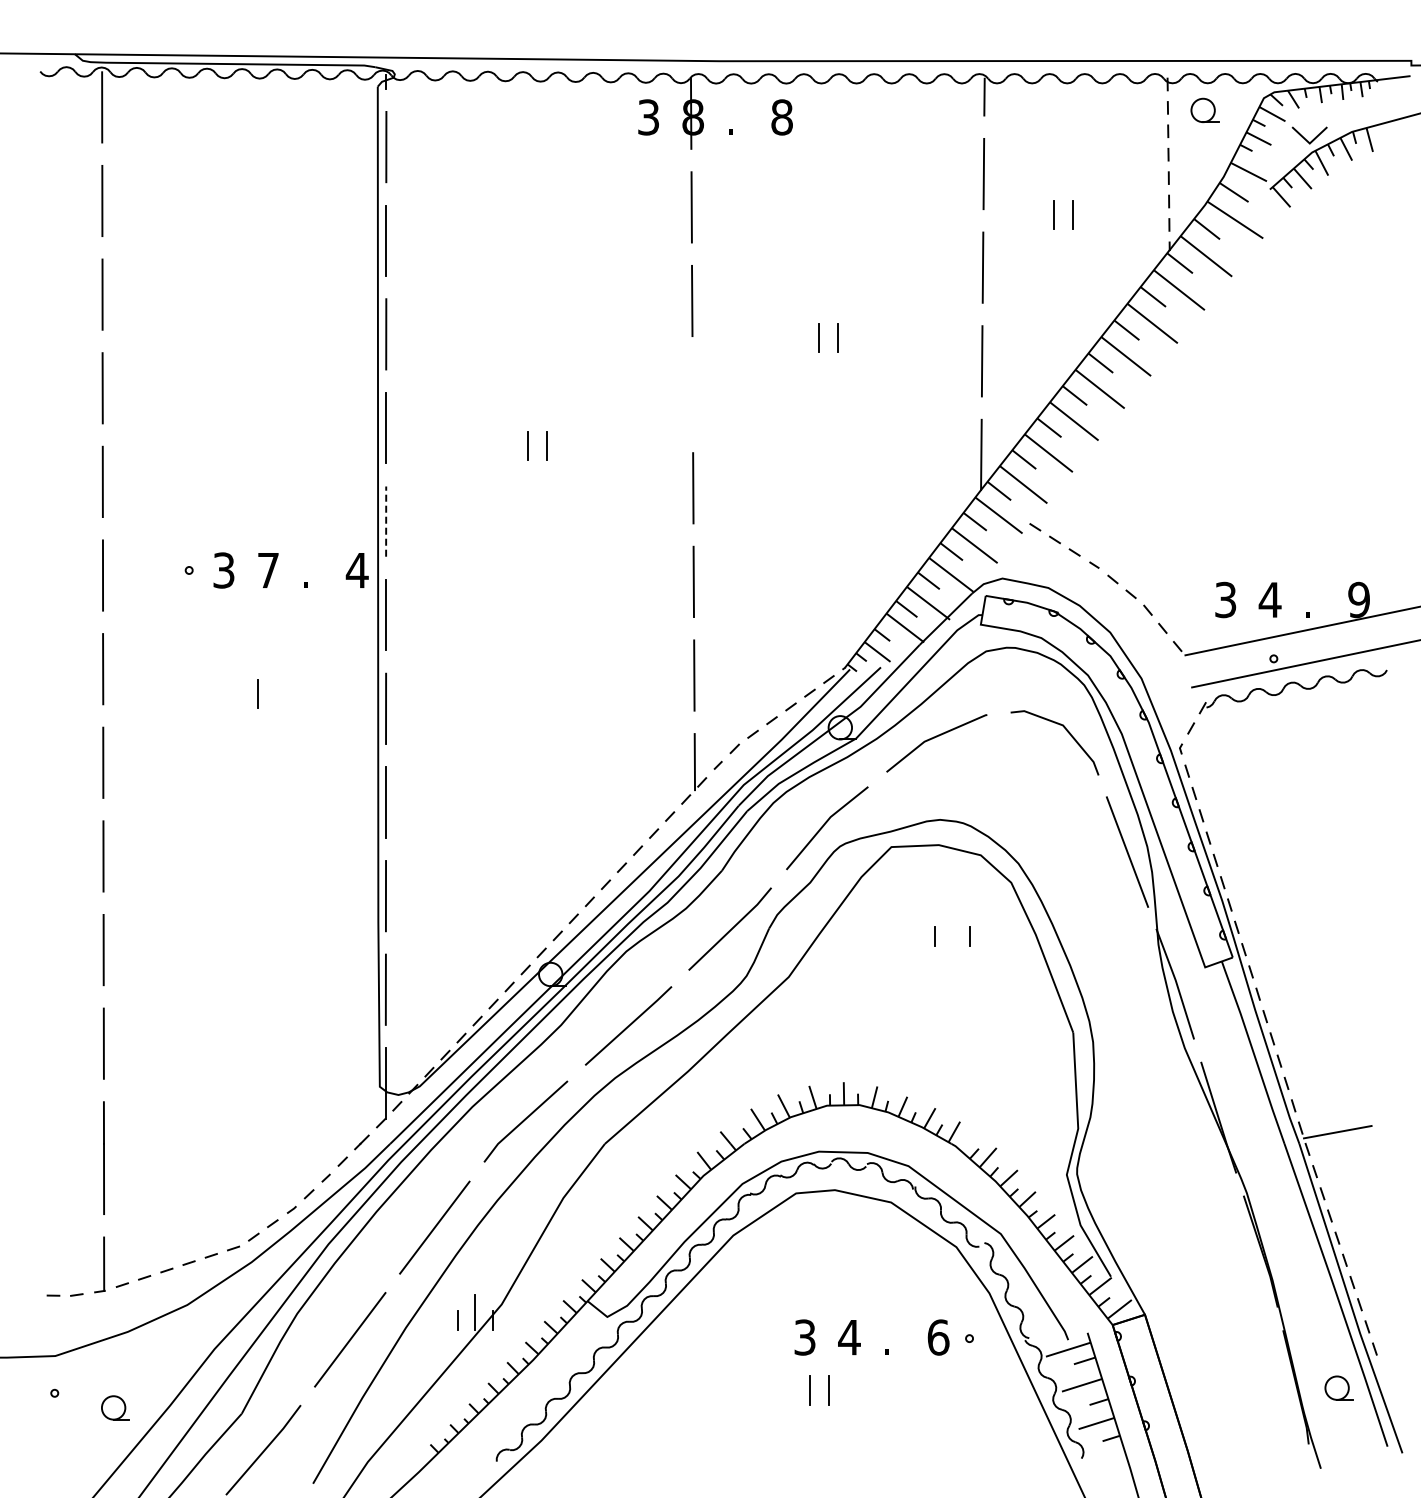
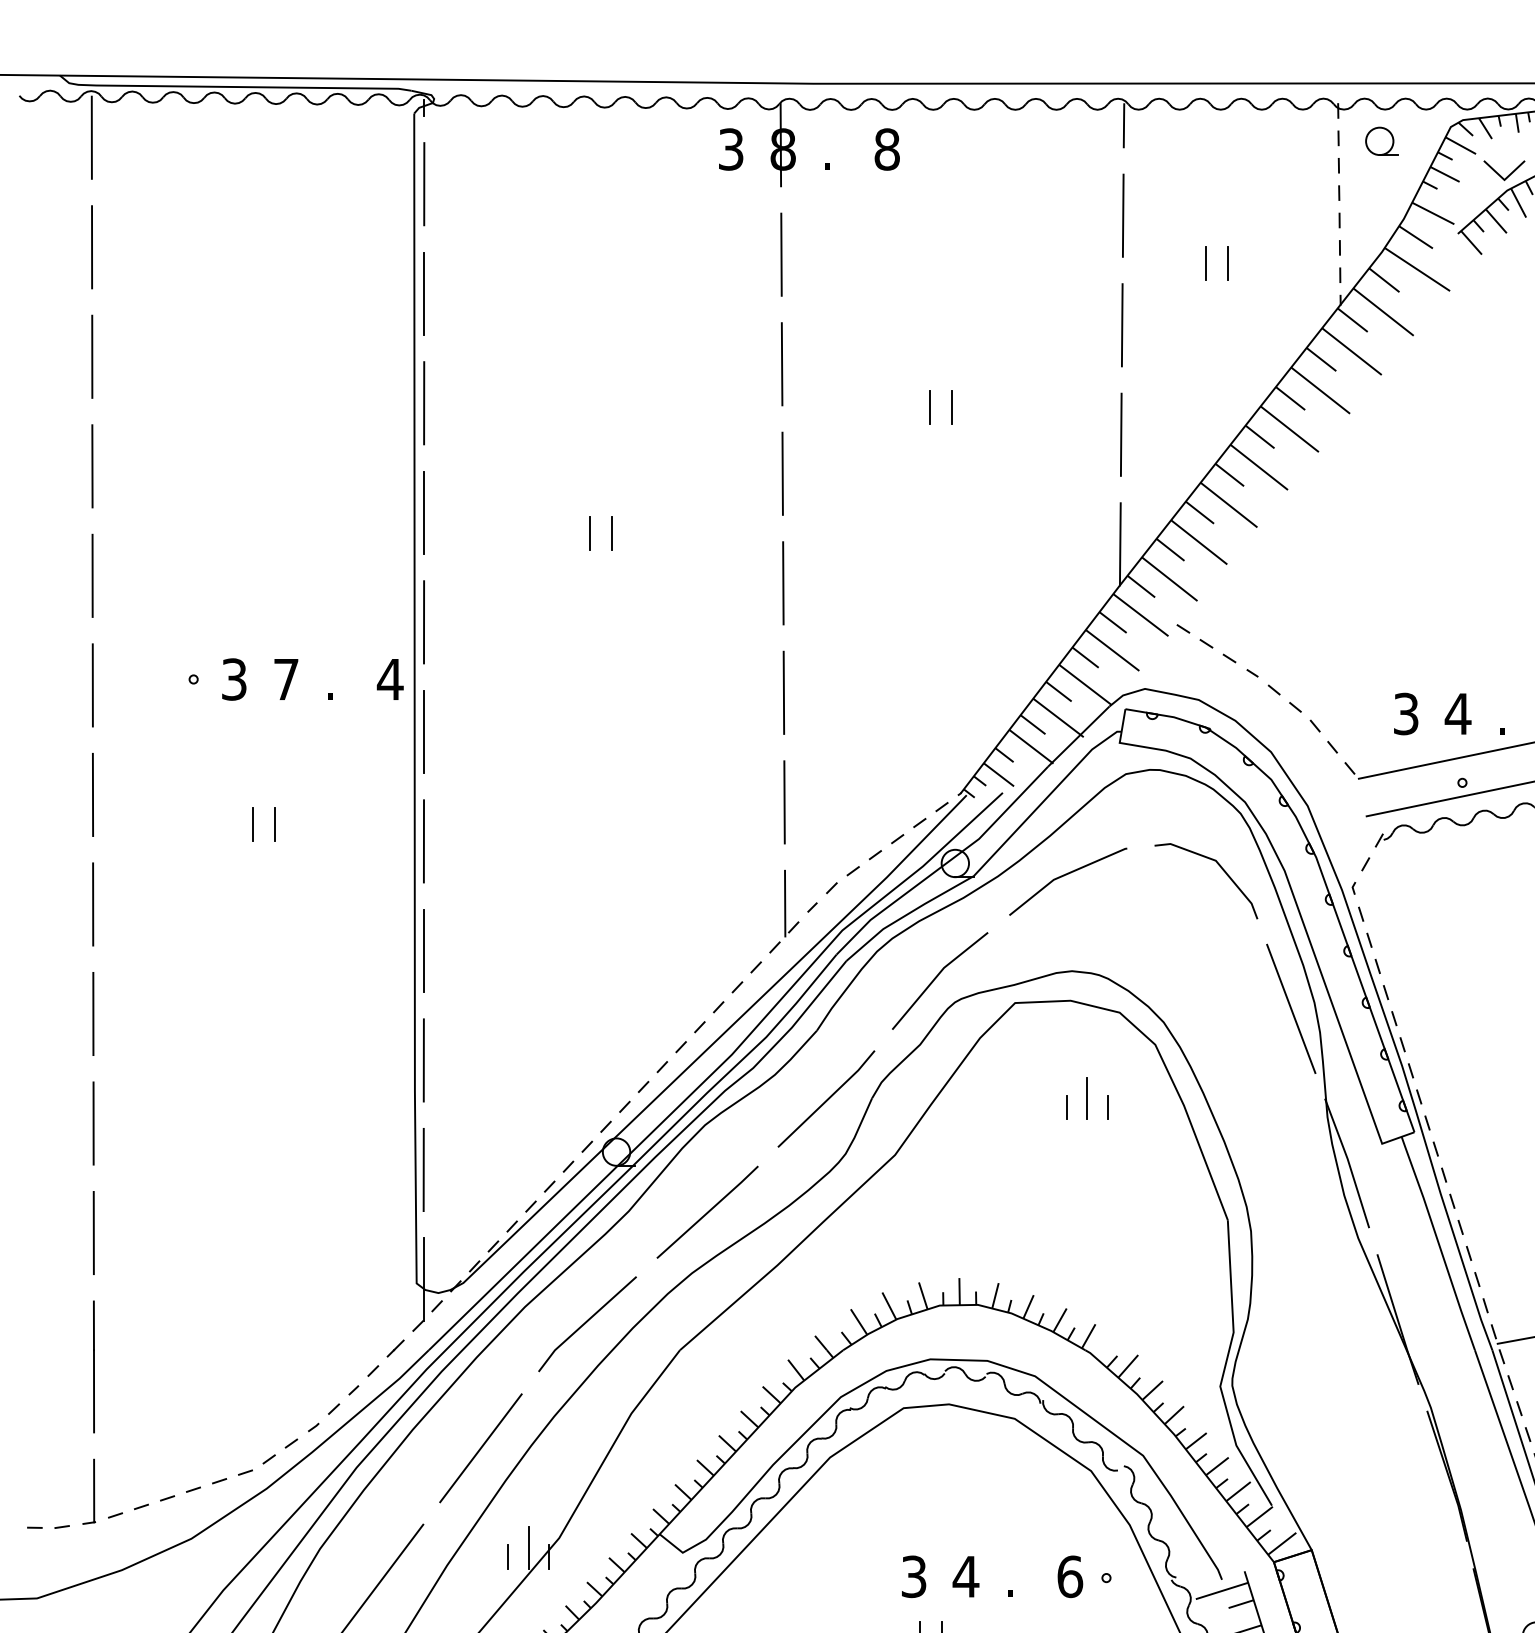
line: (692, 394) -> (782, 473), added
line: (386, 521) -> (424, 622), dashed -> solid
line: (239, 694) -> (252, 824), added
line: (952, 928) -> (1086, 1098), added

